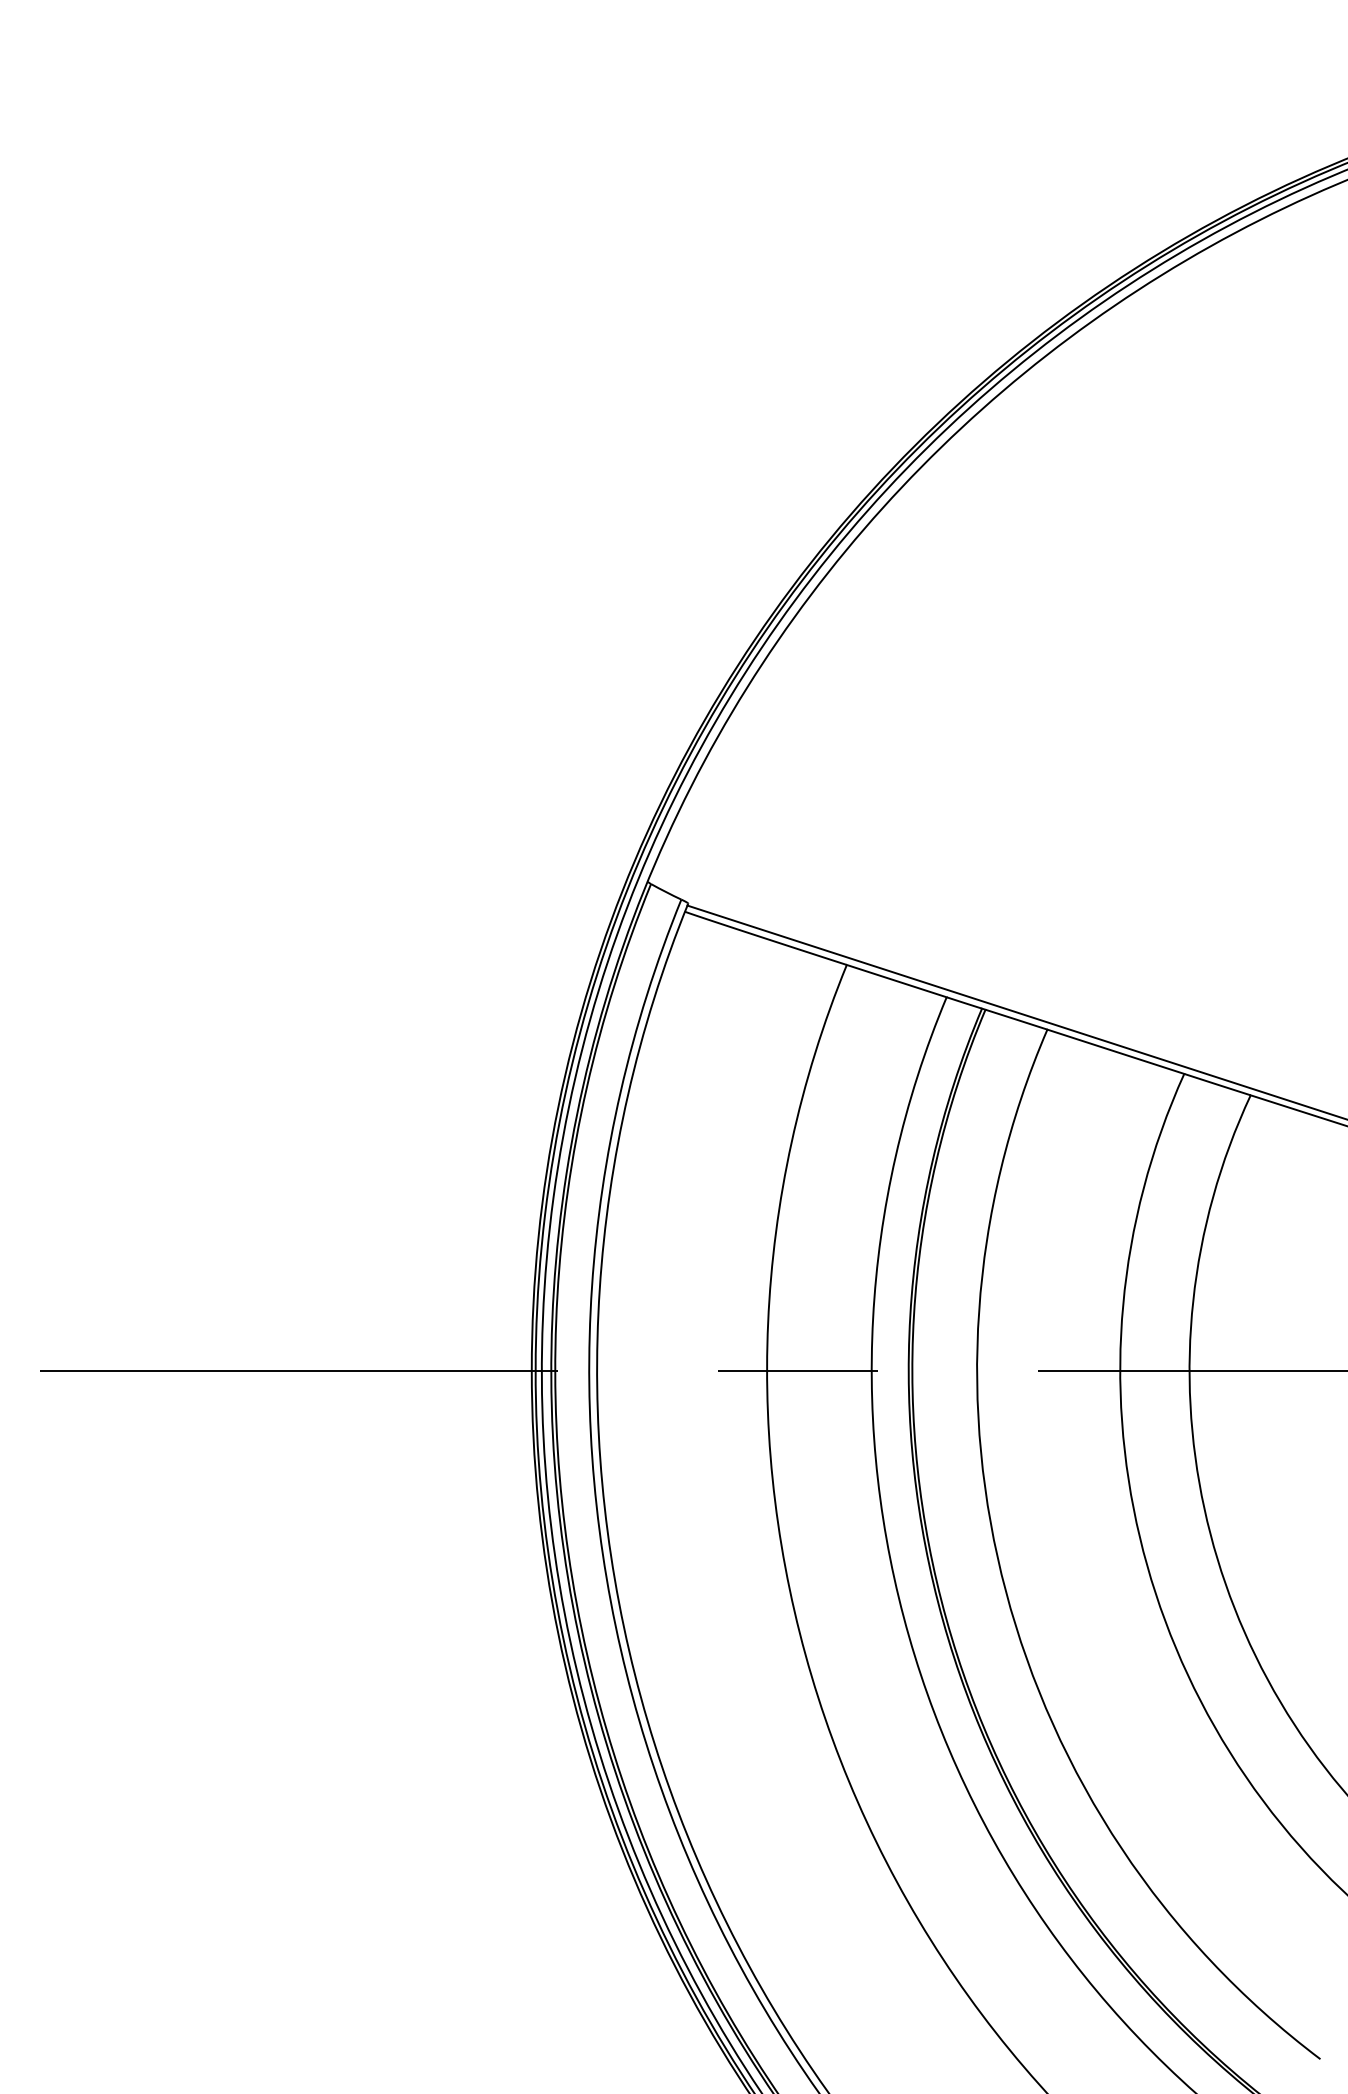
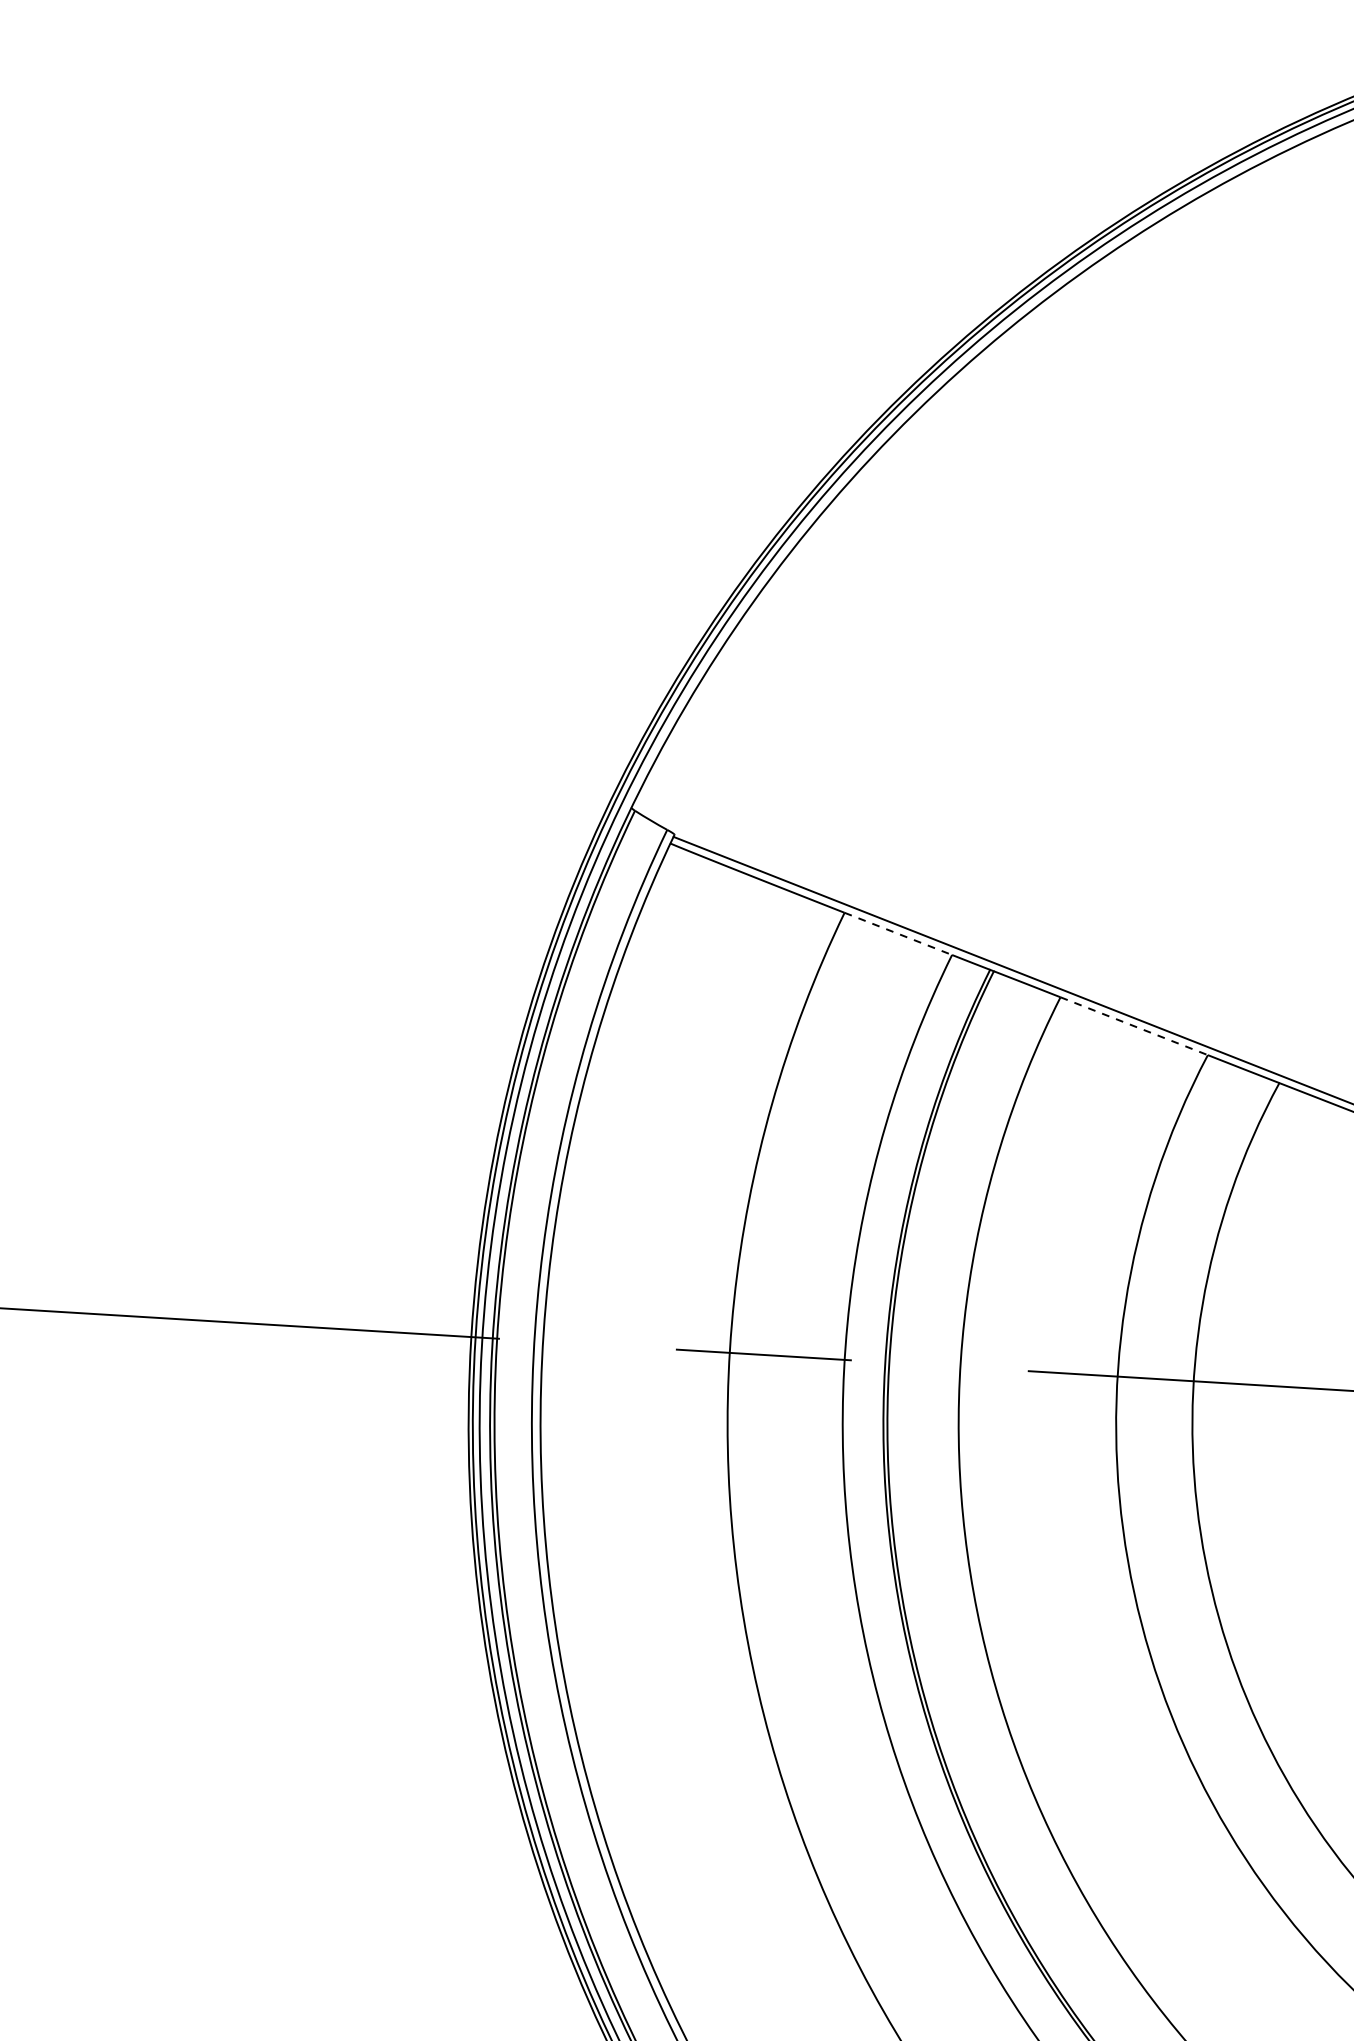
line: (897, 981) -> (899, 934), solid -> dashed
line: (1115, 1051) -> (1133, 1025), solid -> dashed

